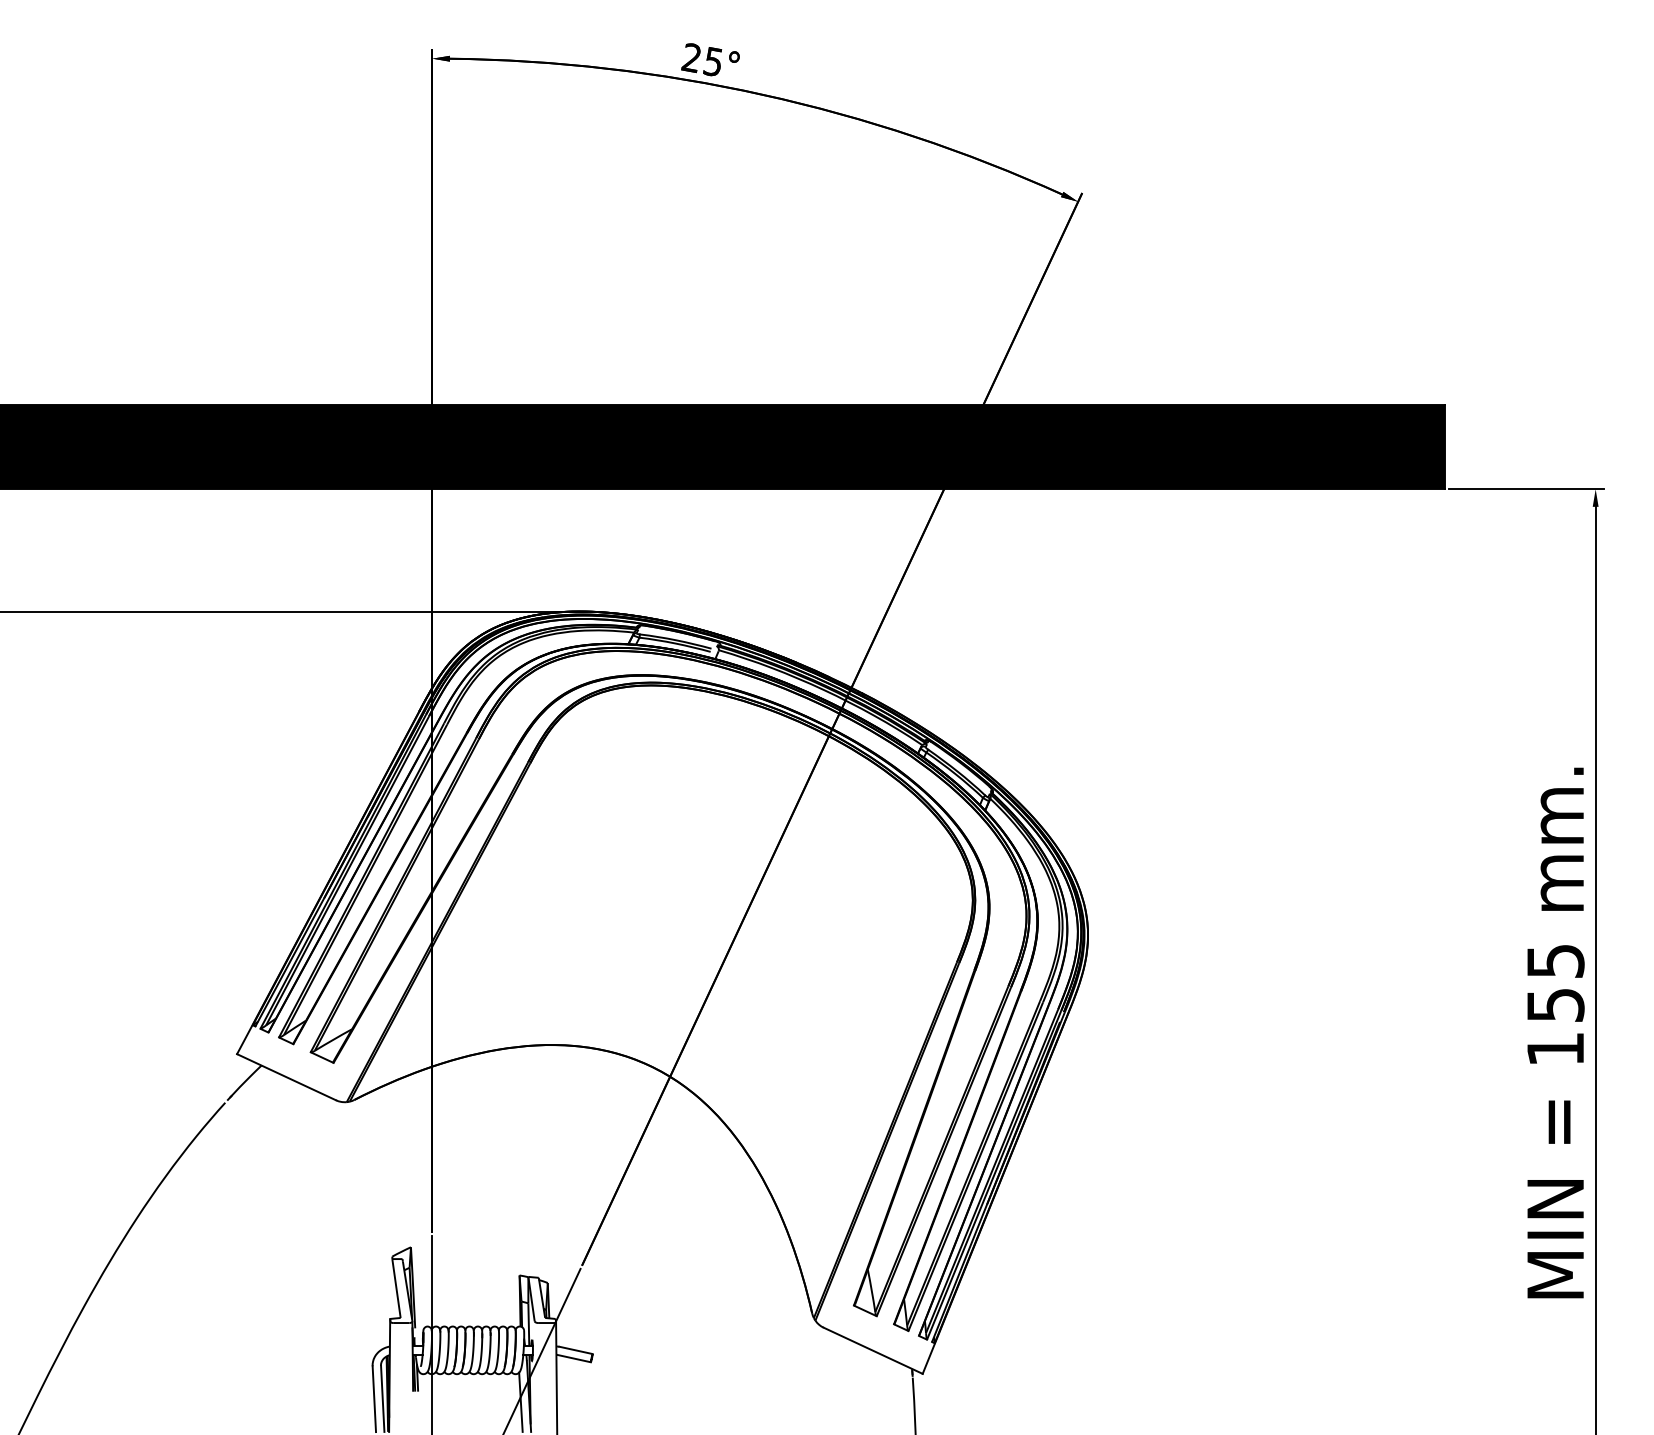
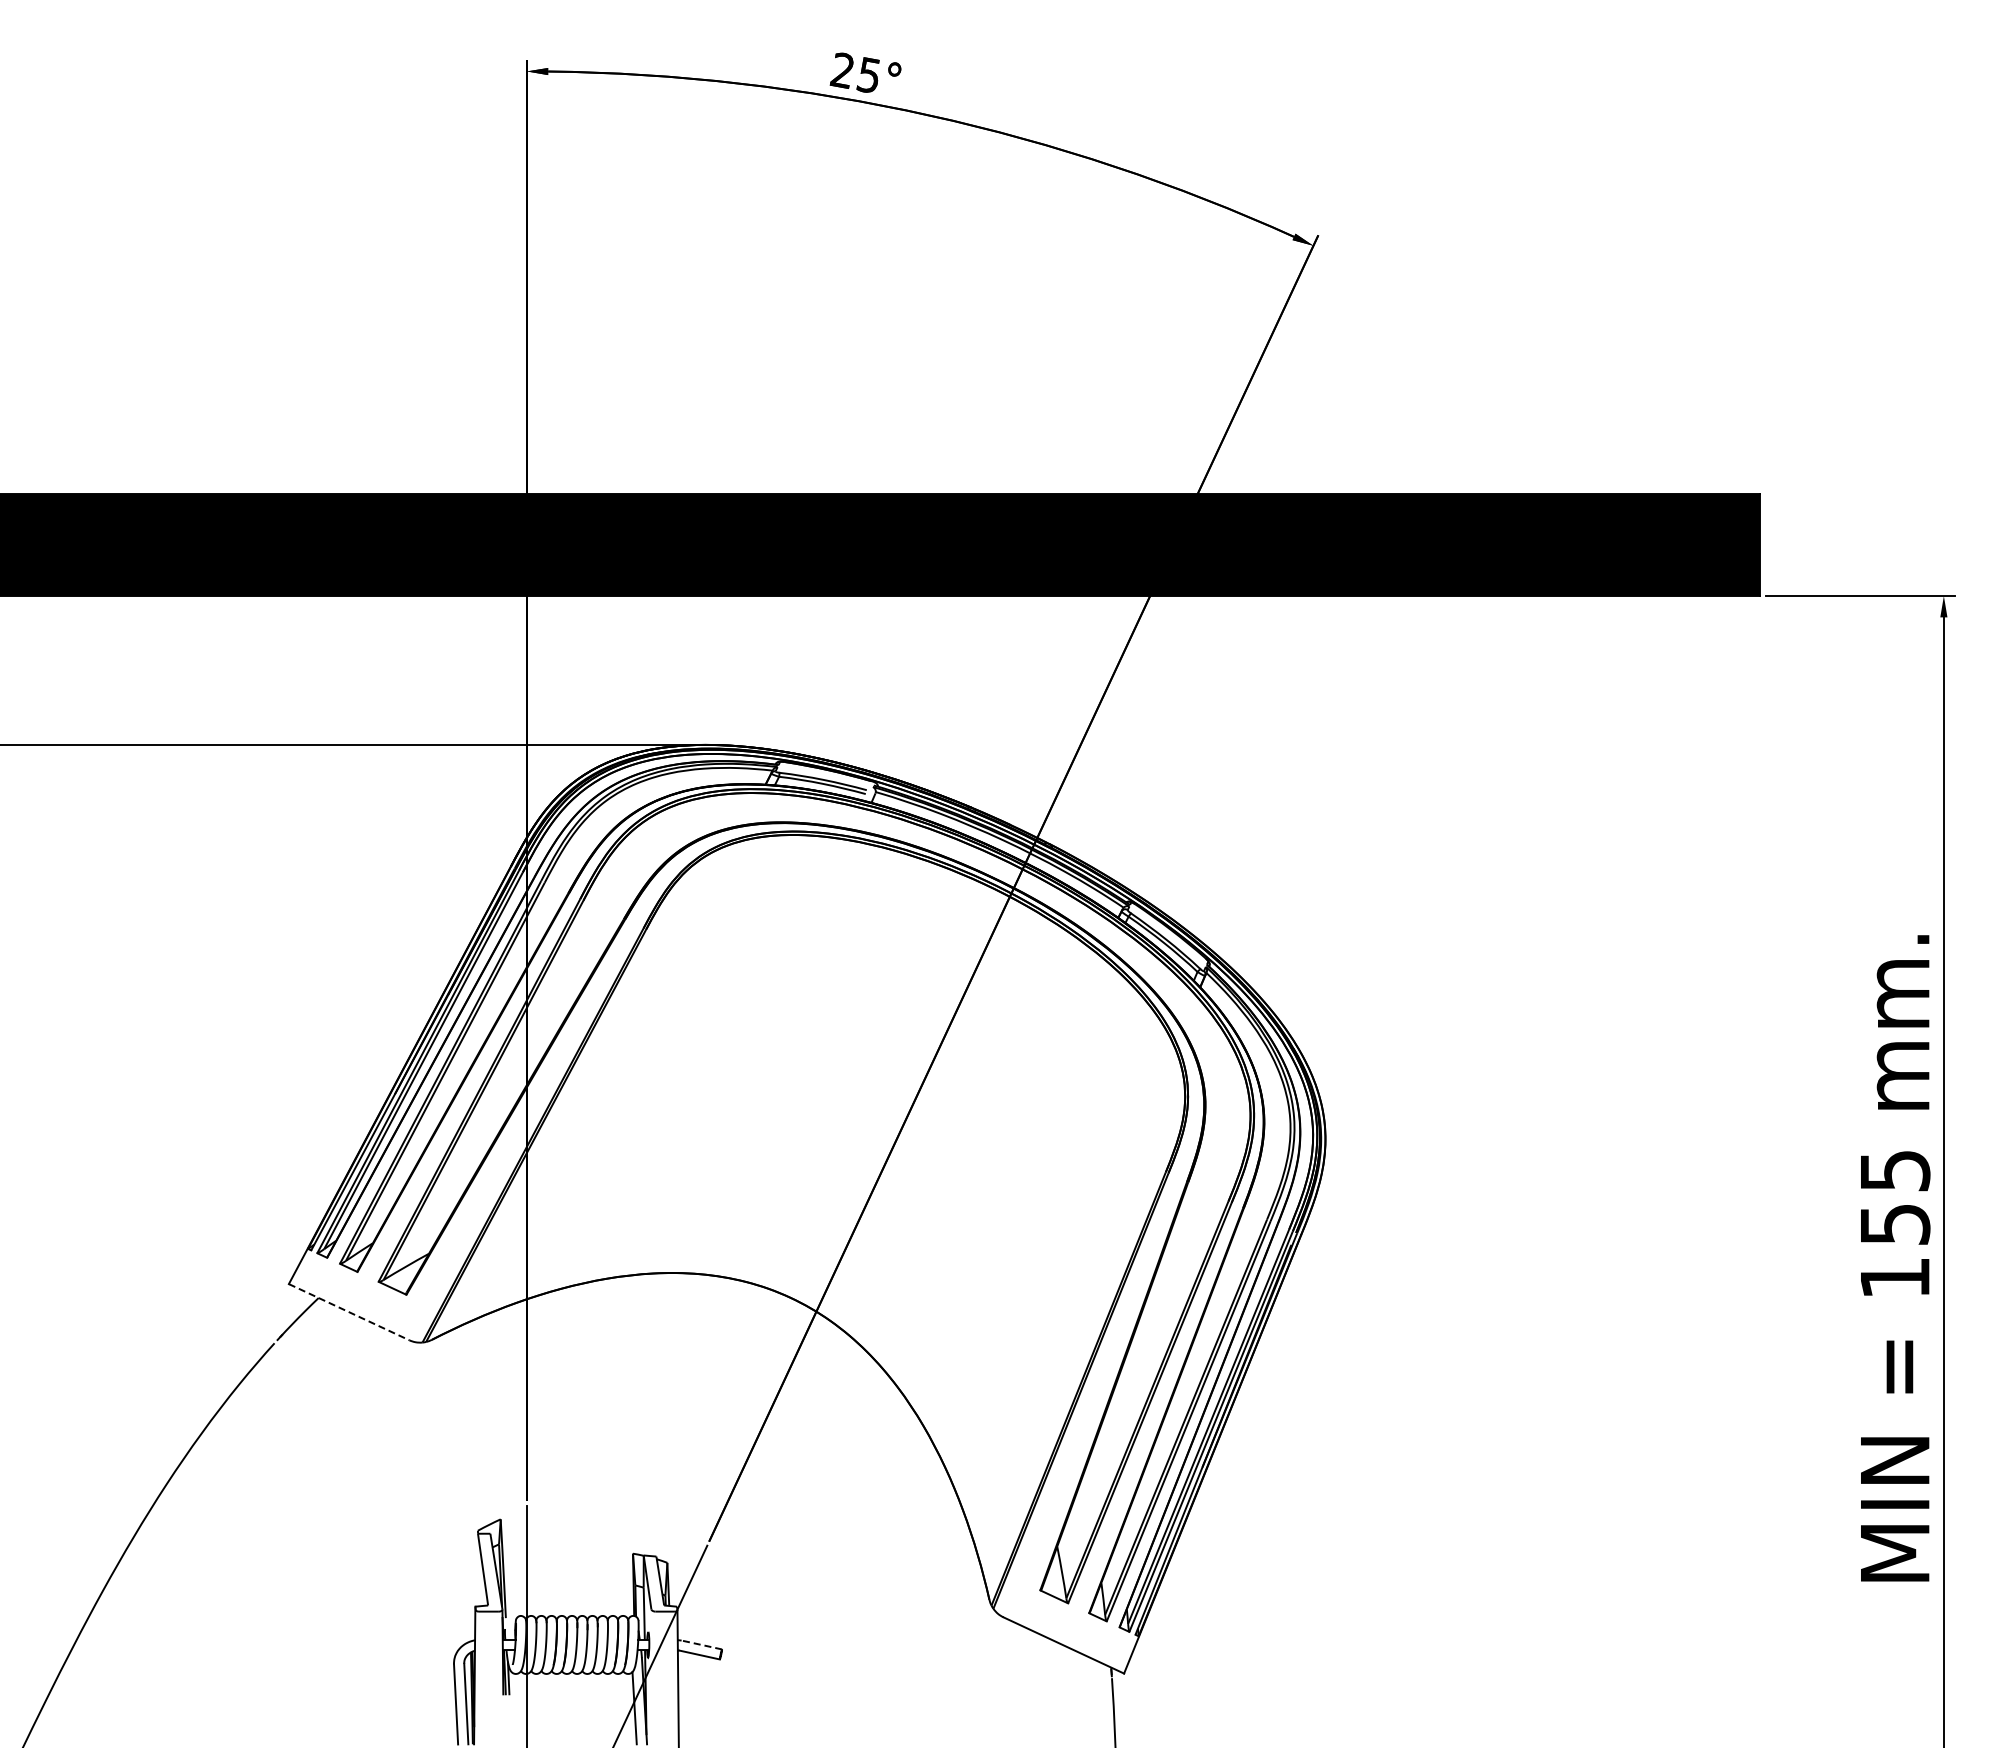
line: (286, 1077) -> (349, 1312), solid -> dashed
line: (575, 1350) -> (701, 1645), solid -> dashed

